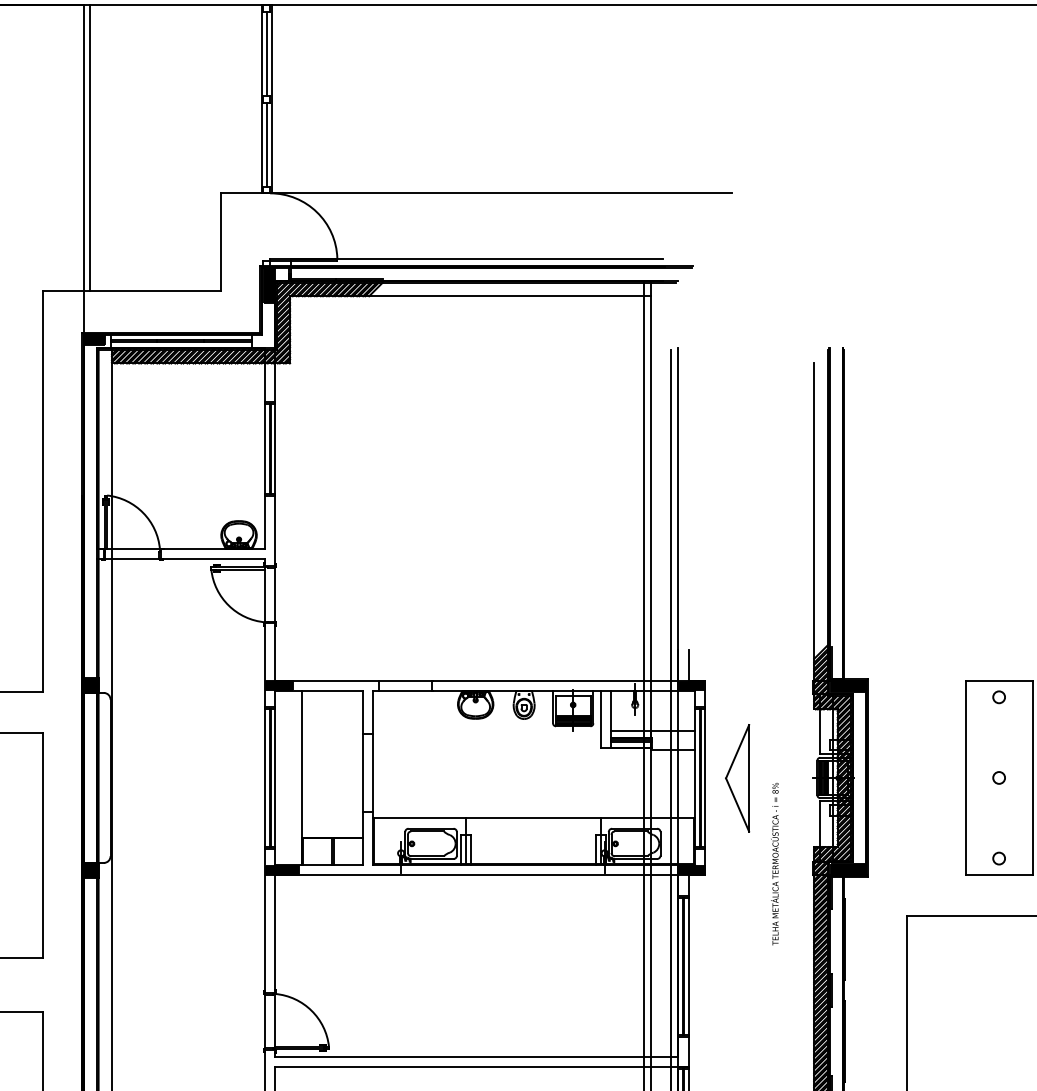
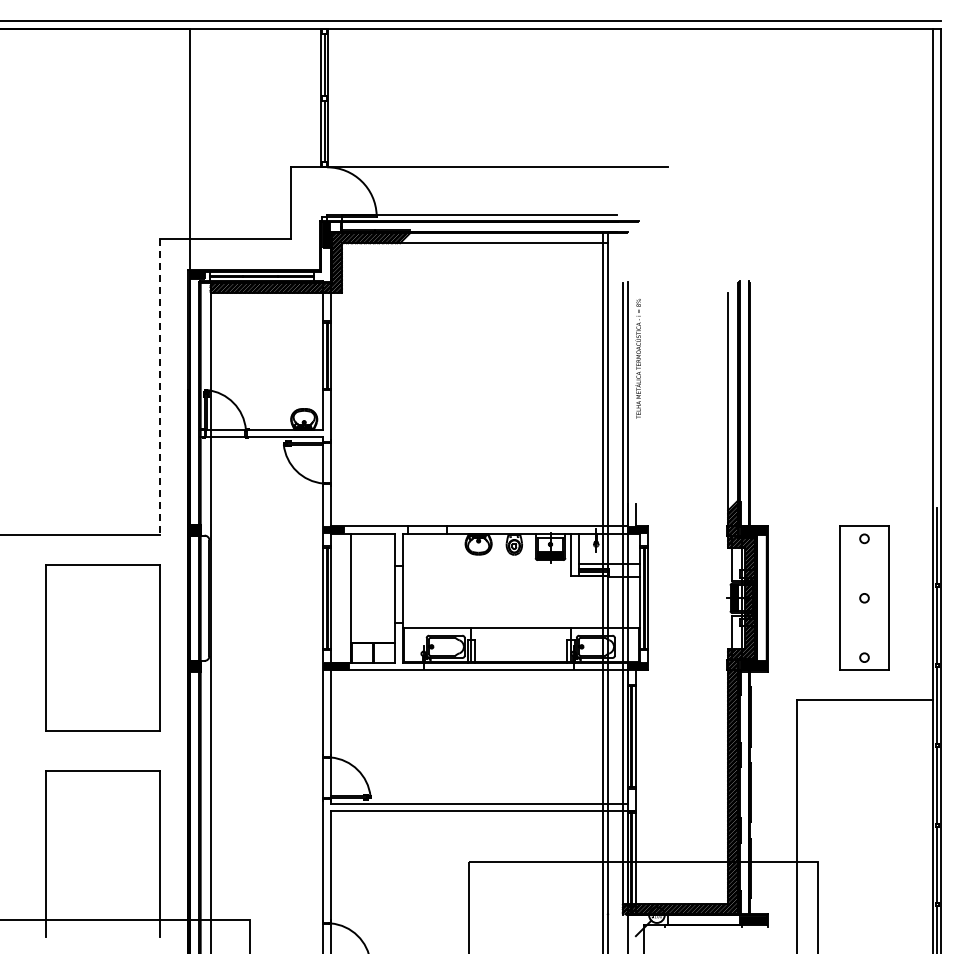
line: (90, 147) -> (194, 133), removed
line: (42, 492) -> (159, 387), solid -> dashed
part: (737, 778) -> (671, 598), removed
text: (773, 863) -> (637, 358), moved

